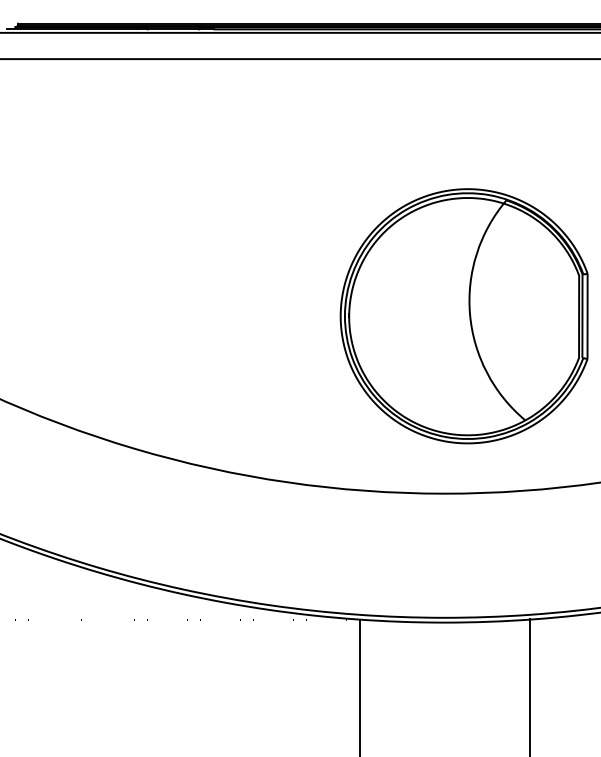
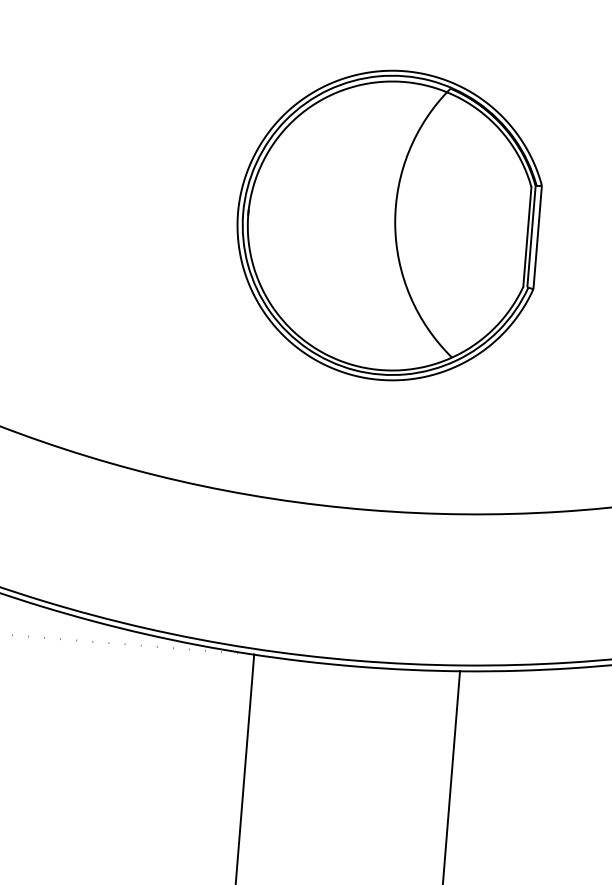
part: (463, 316) -> (387, 225), moved

